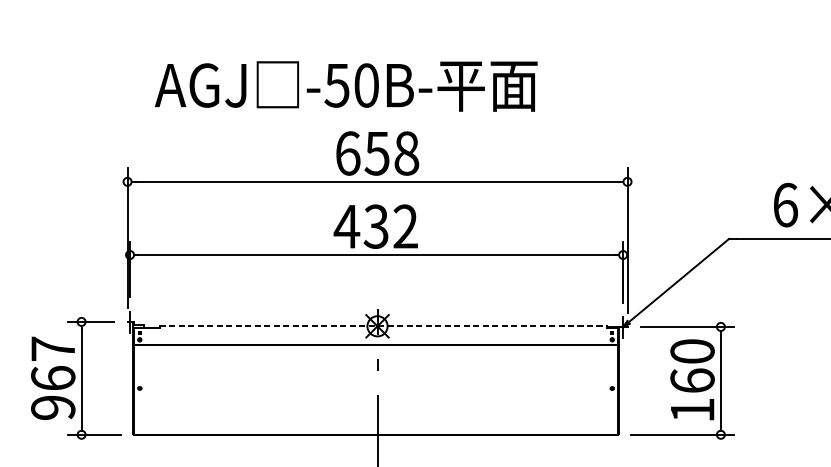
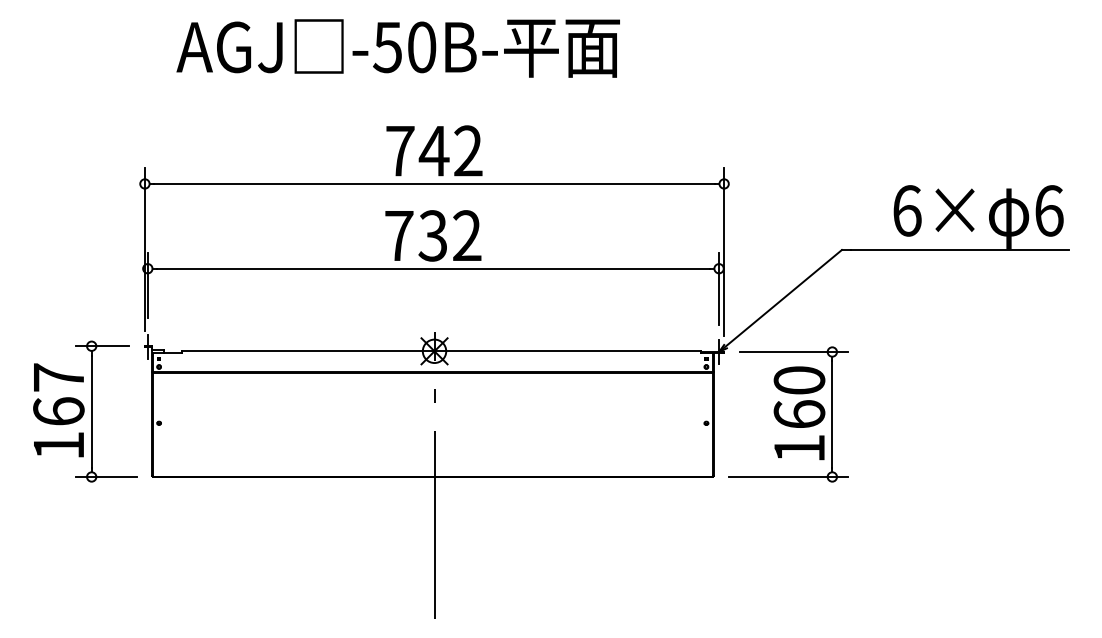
text: (345, 86) -> (397, 48), moved
text: (377, 152) -> (434, 150), 658 -> 742
text: (346, 226) -> (398, 235), 432 -> 732
line: (383, 326) -> (441, 351), dashed -> solid
text: (52, 407) -> (58, 445), 967 -> 167

